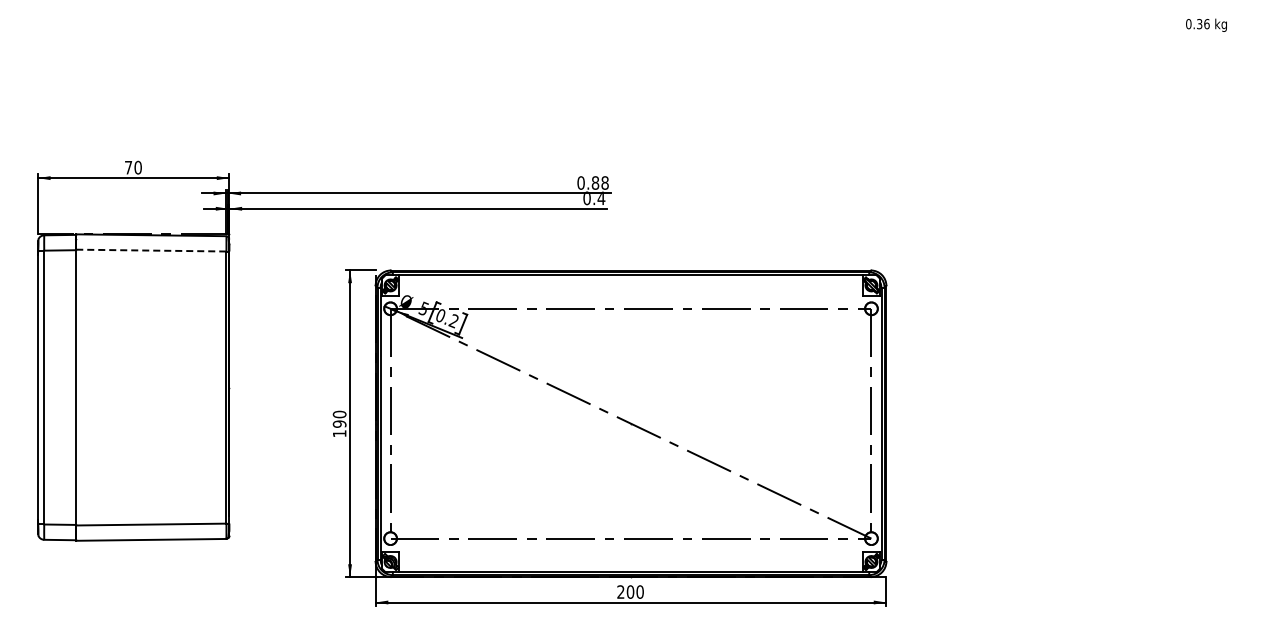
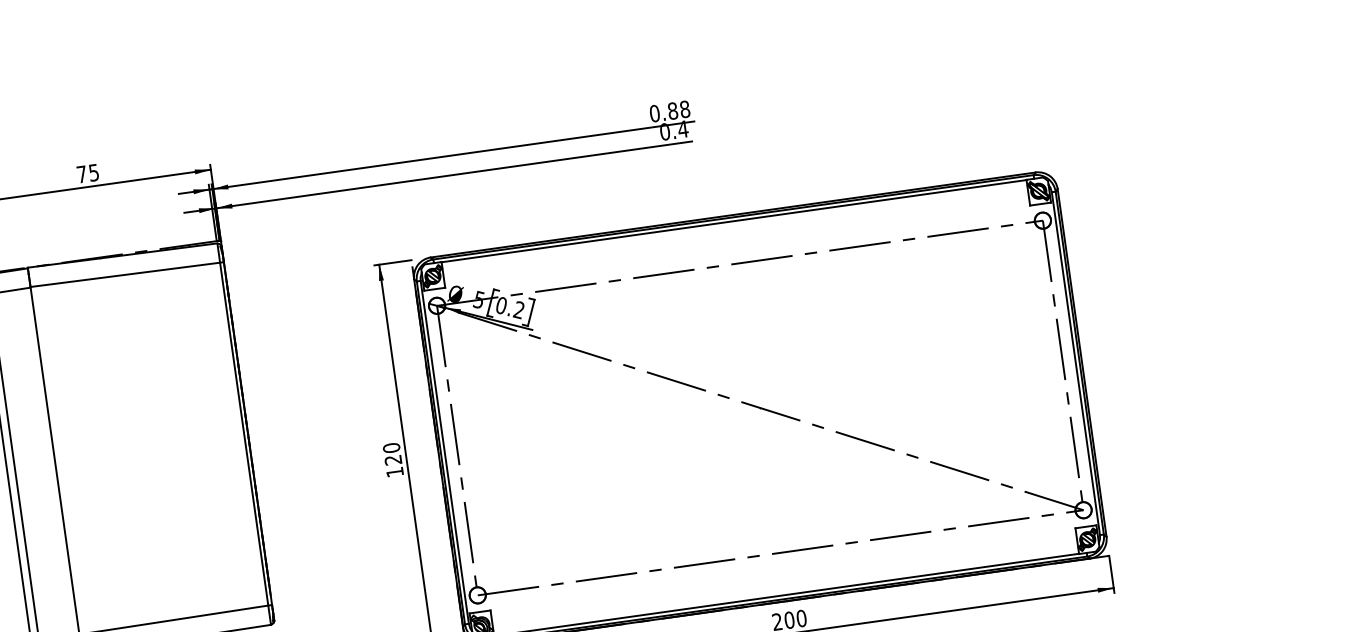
text: (137, 167) -> (93, 172), 70 -> 75
line: (151, 250) -> (125, 274), dashed -> solid
text: (339, 423) -> (392, 459), 190 -> 120

